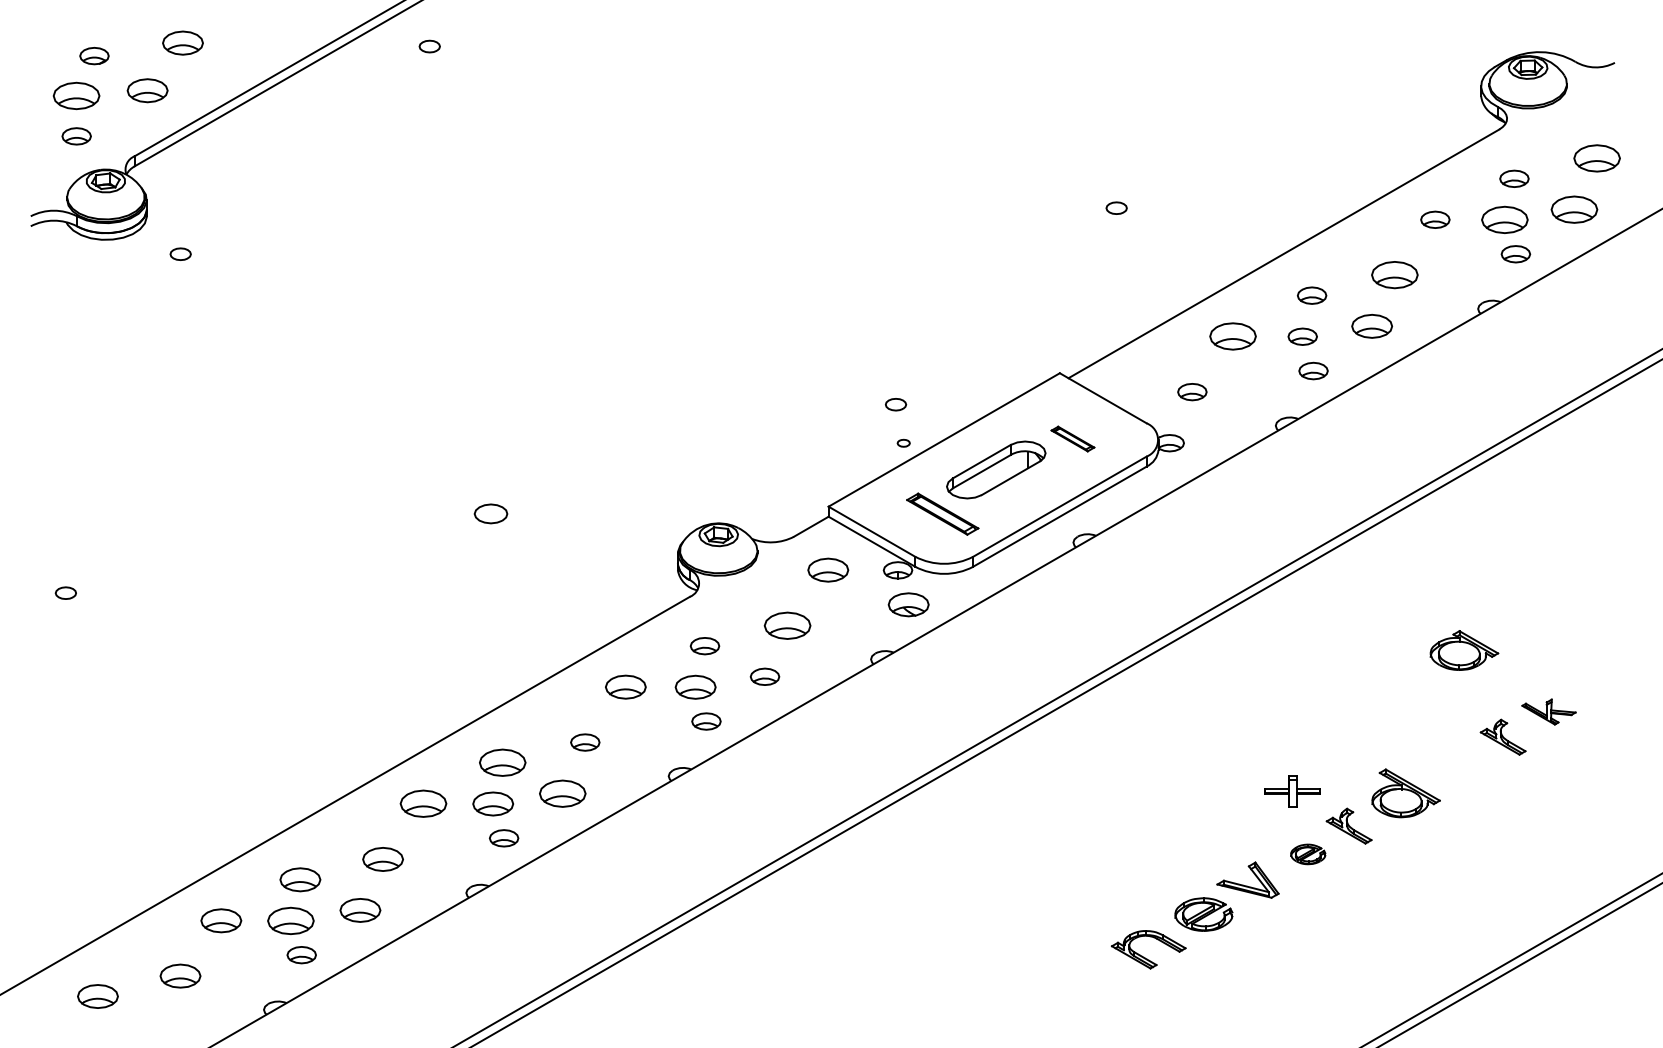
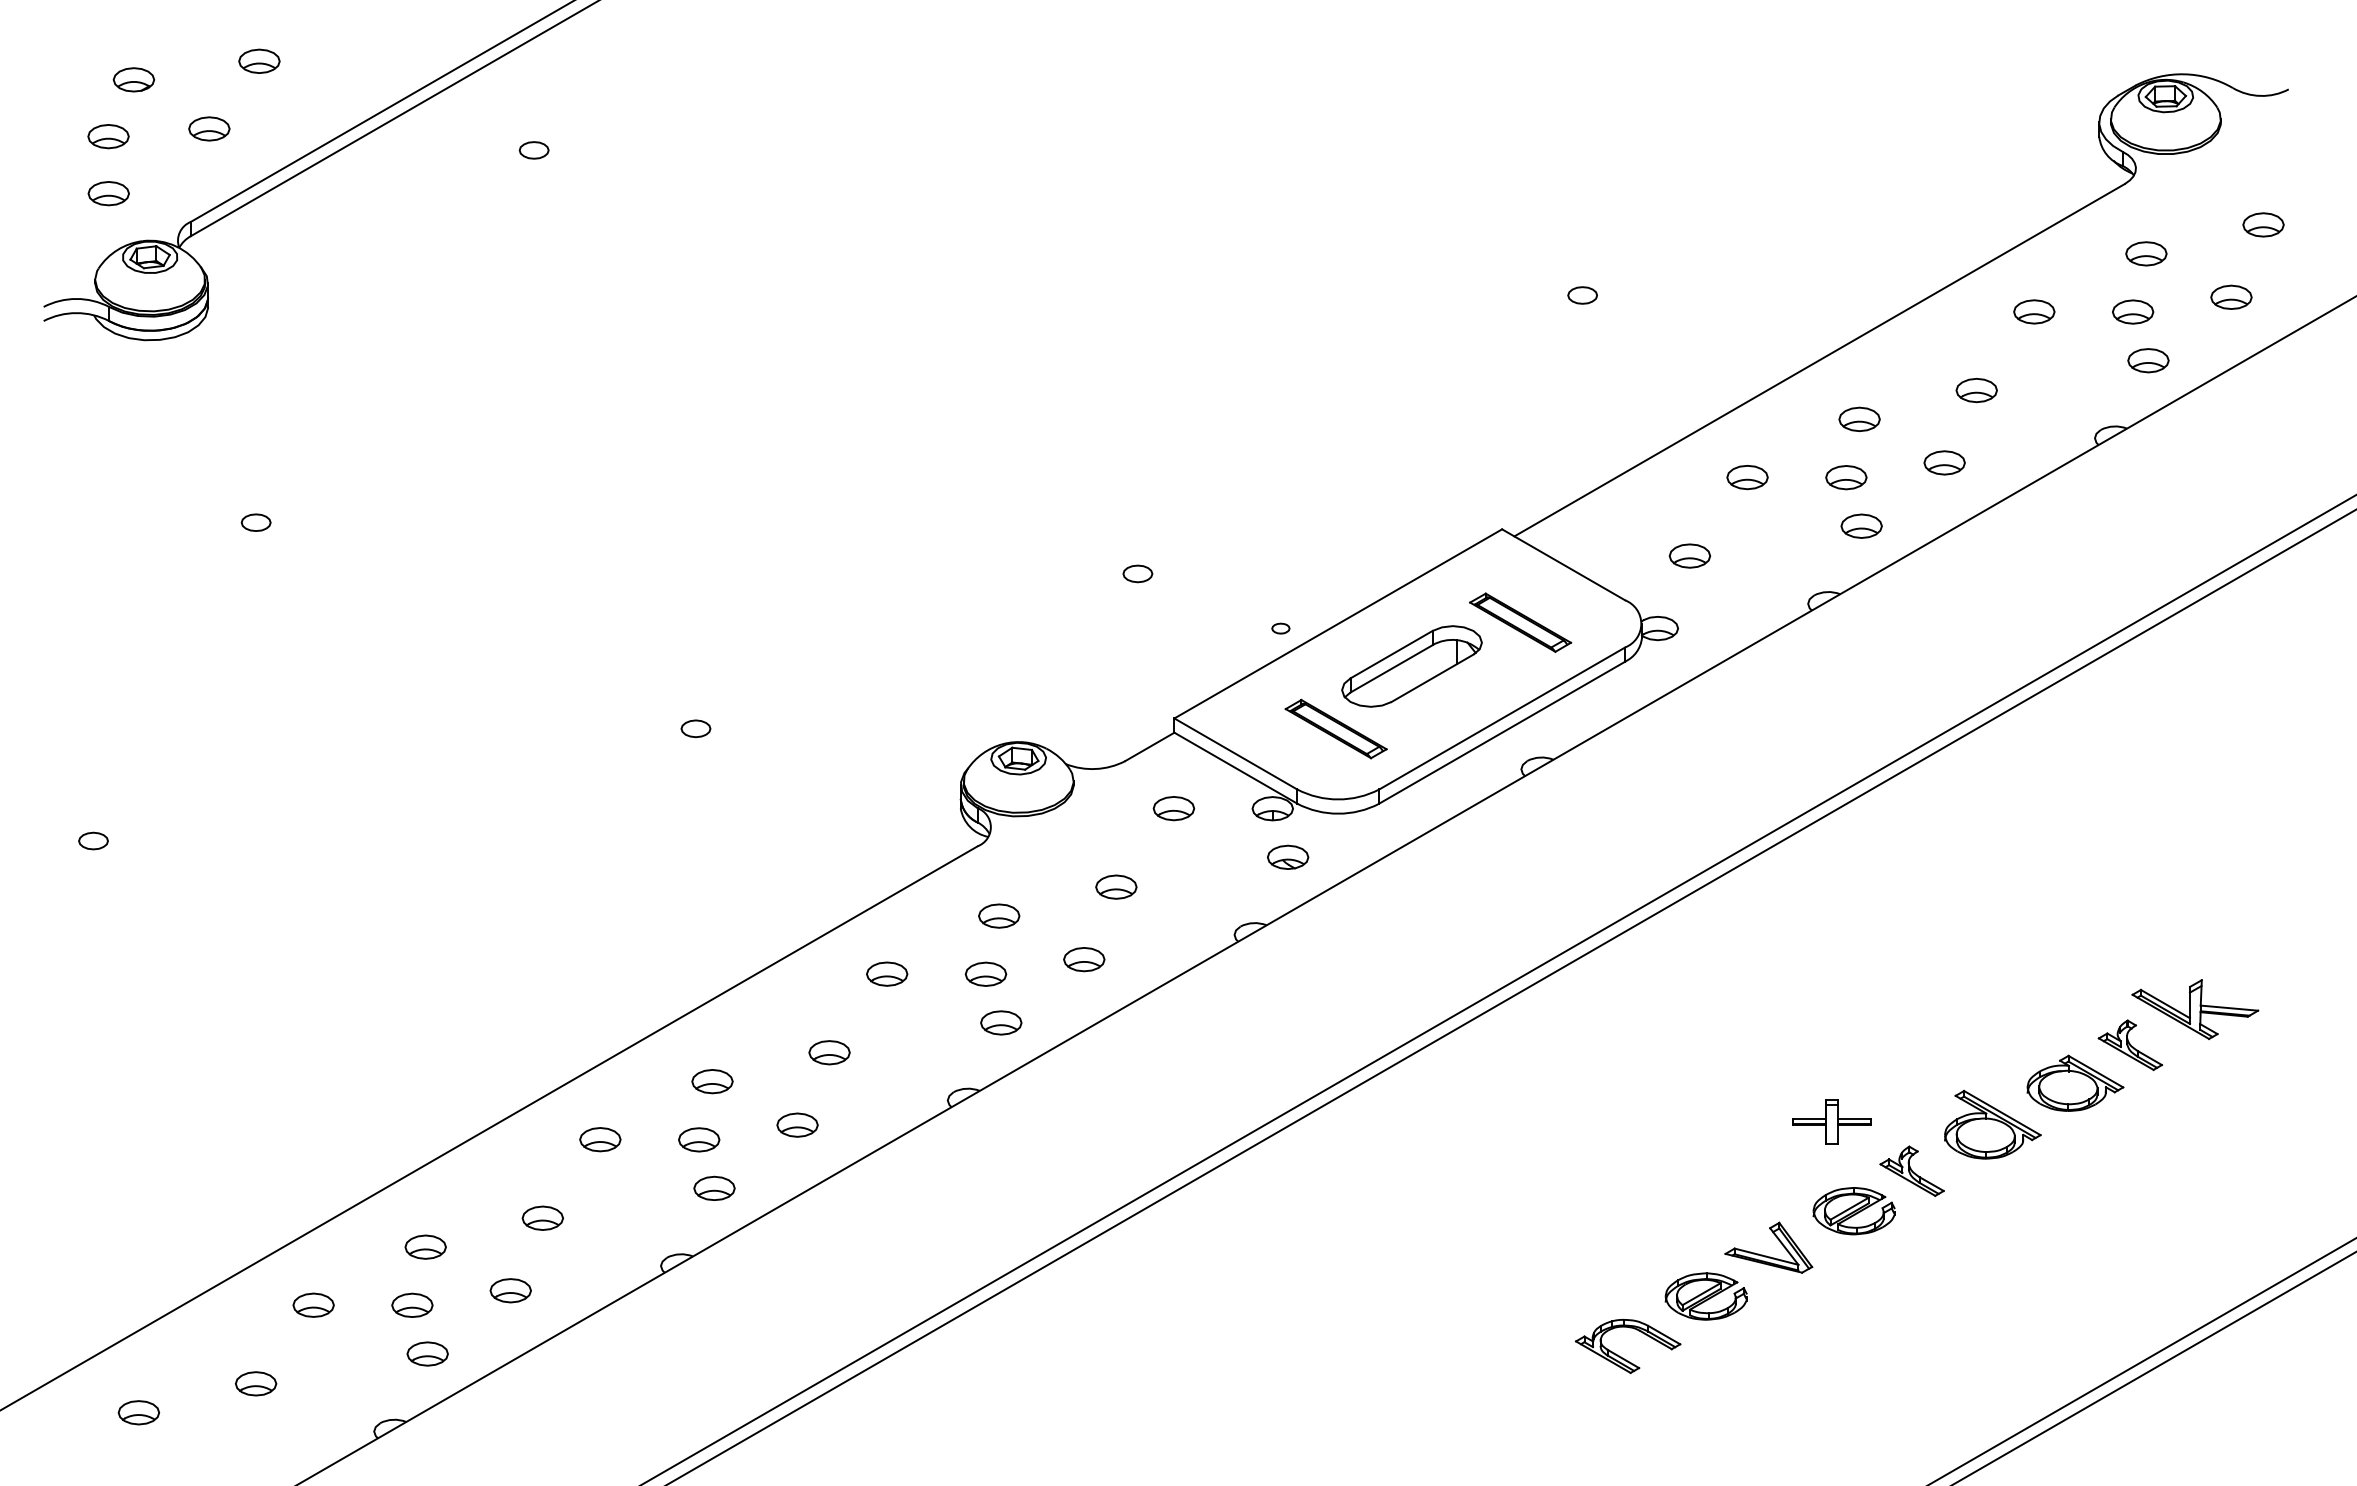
part: (183, 42) -> (259, 60), size x0.71
part: (429, 46) -> (533, 150), moved
part: (147, 90) -> (209, 128), size x0.71
part: (76, 96) -> (108, 136), size x0.62
part: (1597, 158) -> (2263, 224), size x0.62
part: (1574, 208) -> (2231, 296), size x0.62
part: (1505, 219) -> (2133, 311), size x0.62
part: (180, 254) -> (255, 522), moved
part: (1394, 275) -> (1976, 390), size x0.62
part: (1371, 326) -> (1944, 462), size x0.71
part: (1232, 336) -> (1747, 477), size x0.62
part: (895, 404) -> (1137, 573), moved
part: (1072, 438) -> (1520, 622), size x1.67
part: (490, 513) -> (695, 728), size x0.62
part: (827, 570) -> (1173, 808), size x0.71
part: (909, 604) -> (1288, 856), size x0.71
part: (787, 625) -> (1116, 886), size x0.62
part: (1464, 649) -> (2075, 1082), moved
part: (626, 686) -> (887, 973), size x0.71
part: (695, 686) -> (985, 973), size x0.71
part: (1549, 712) -> (2195, 1009), size x1.67
part: (502, 762) -> (712, 1081), size x0.62
part: (562, 793) -> (797, 1124), size x0.62
part: (423, 803) -> (600, 1139), size x0.62
part: (493, 803) -> (699, 1139), size x0.71
part: (1307, 854) -> (1853, 1211), size x1.67
part: (382, 858) -> (542, 1217), size x0.71
part: (300, 879) -> (425, 1246), size x0.71
part: (360, 910) -> (510, 1290), size x0.71
part: (221, 920) -> (313, 1304), size x0.71
part: (291, 920) -> (412, 1304), size x0.62
part: (180, 975) -> (256, 1383), size x0.71
part: (97, 996) -> (138, 1412), size x0.71

